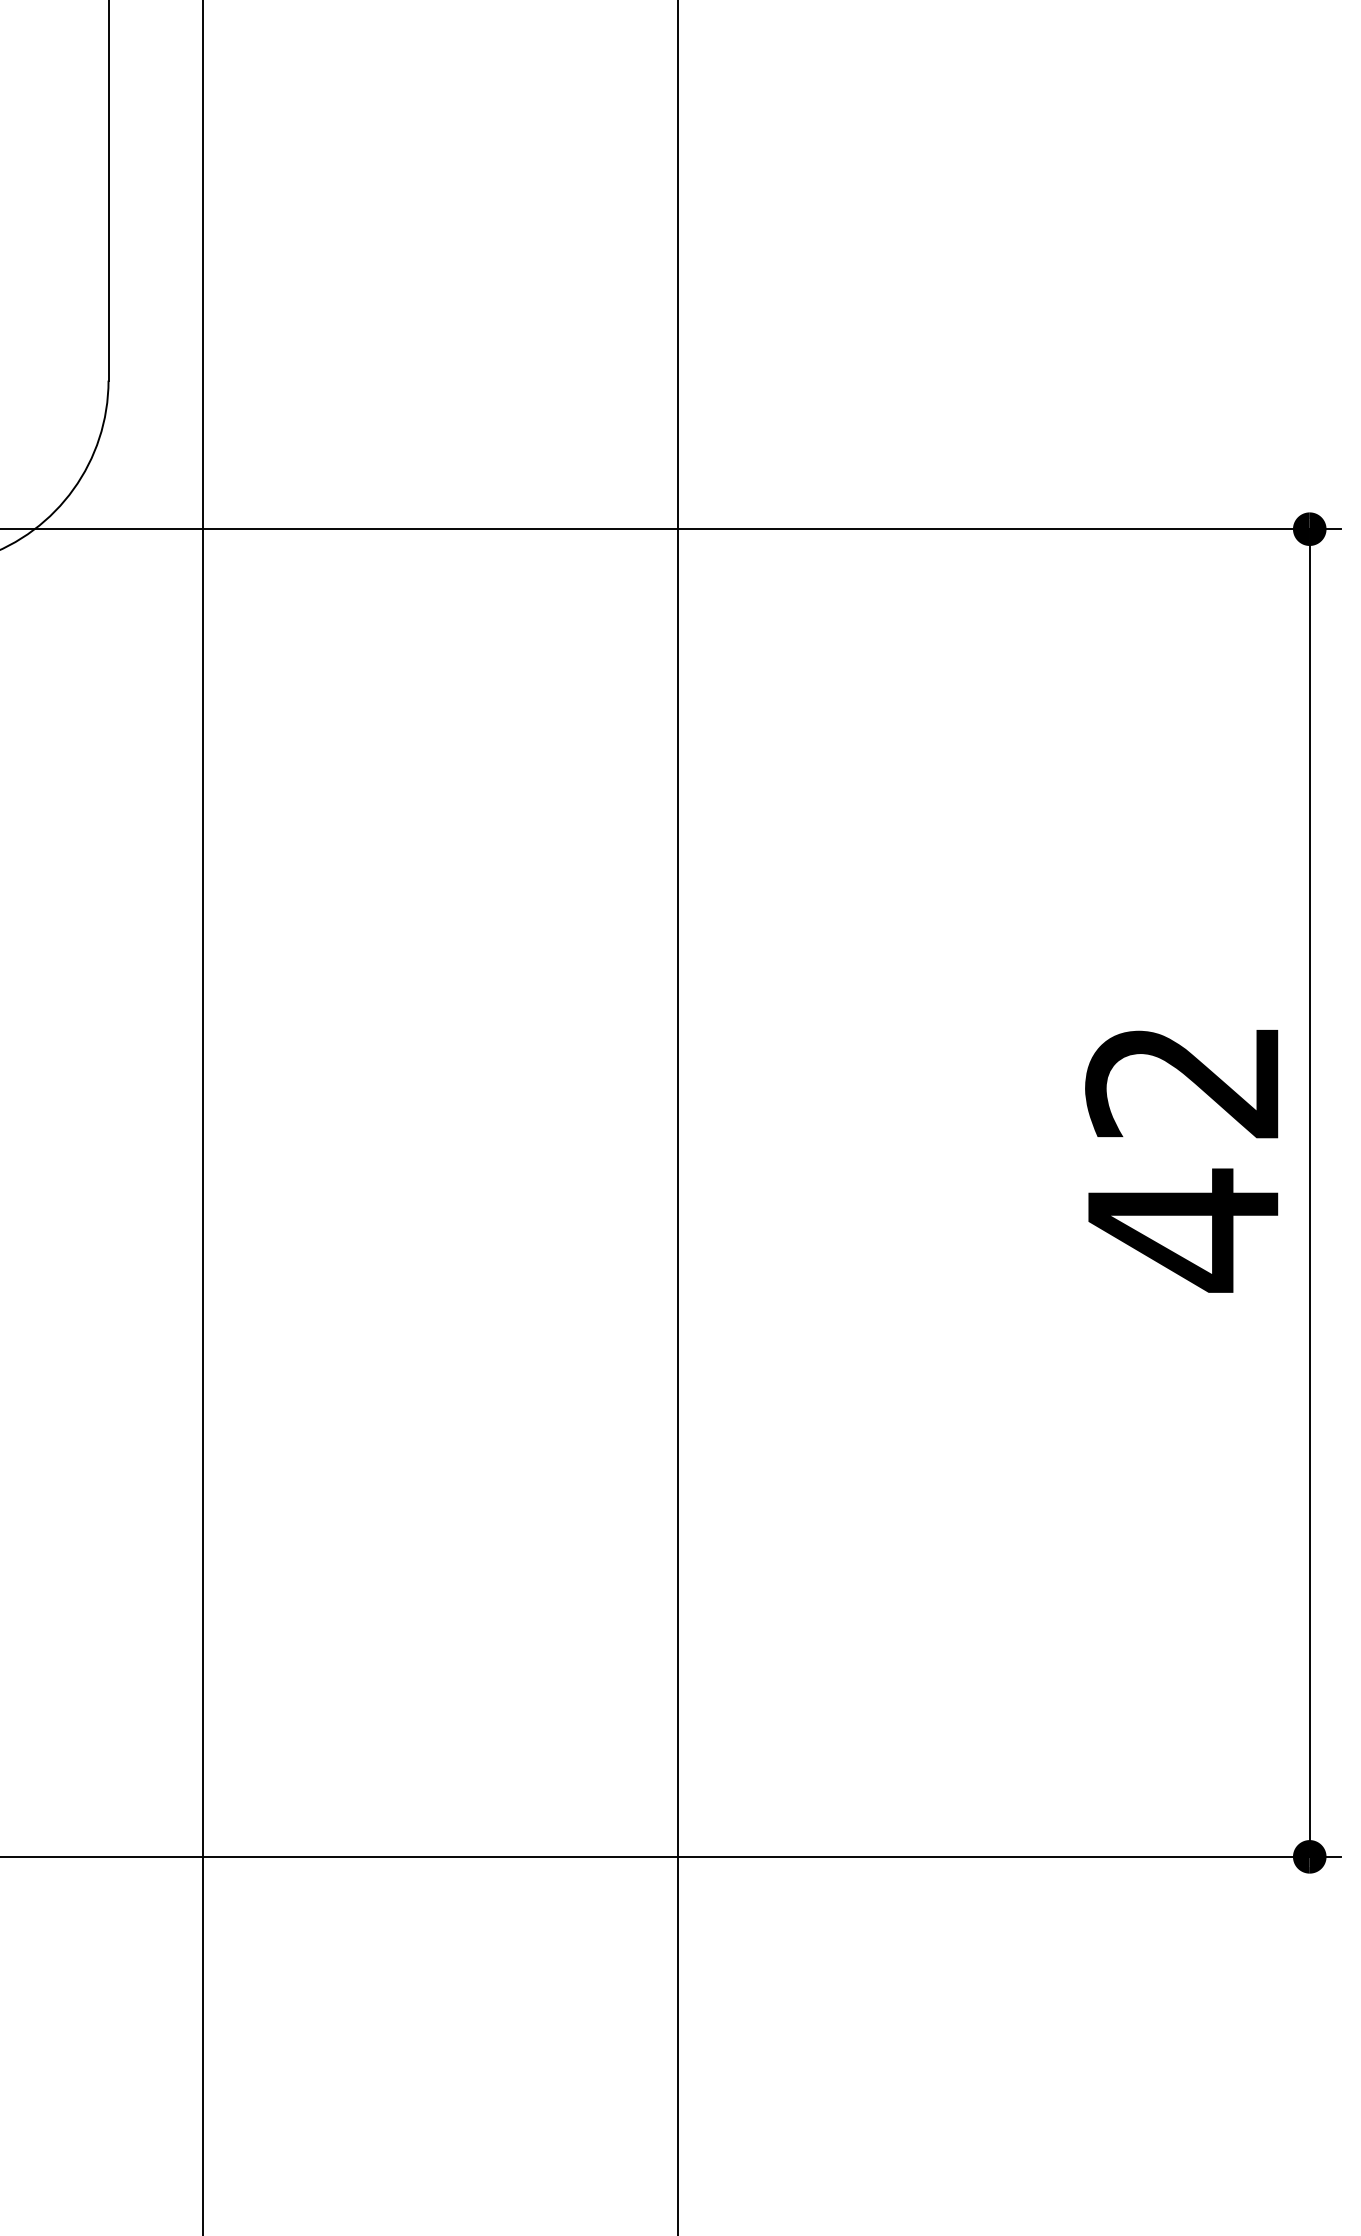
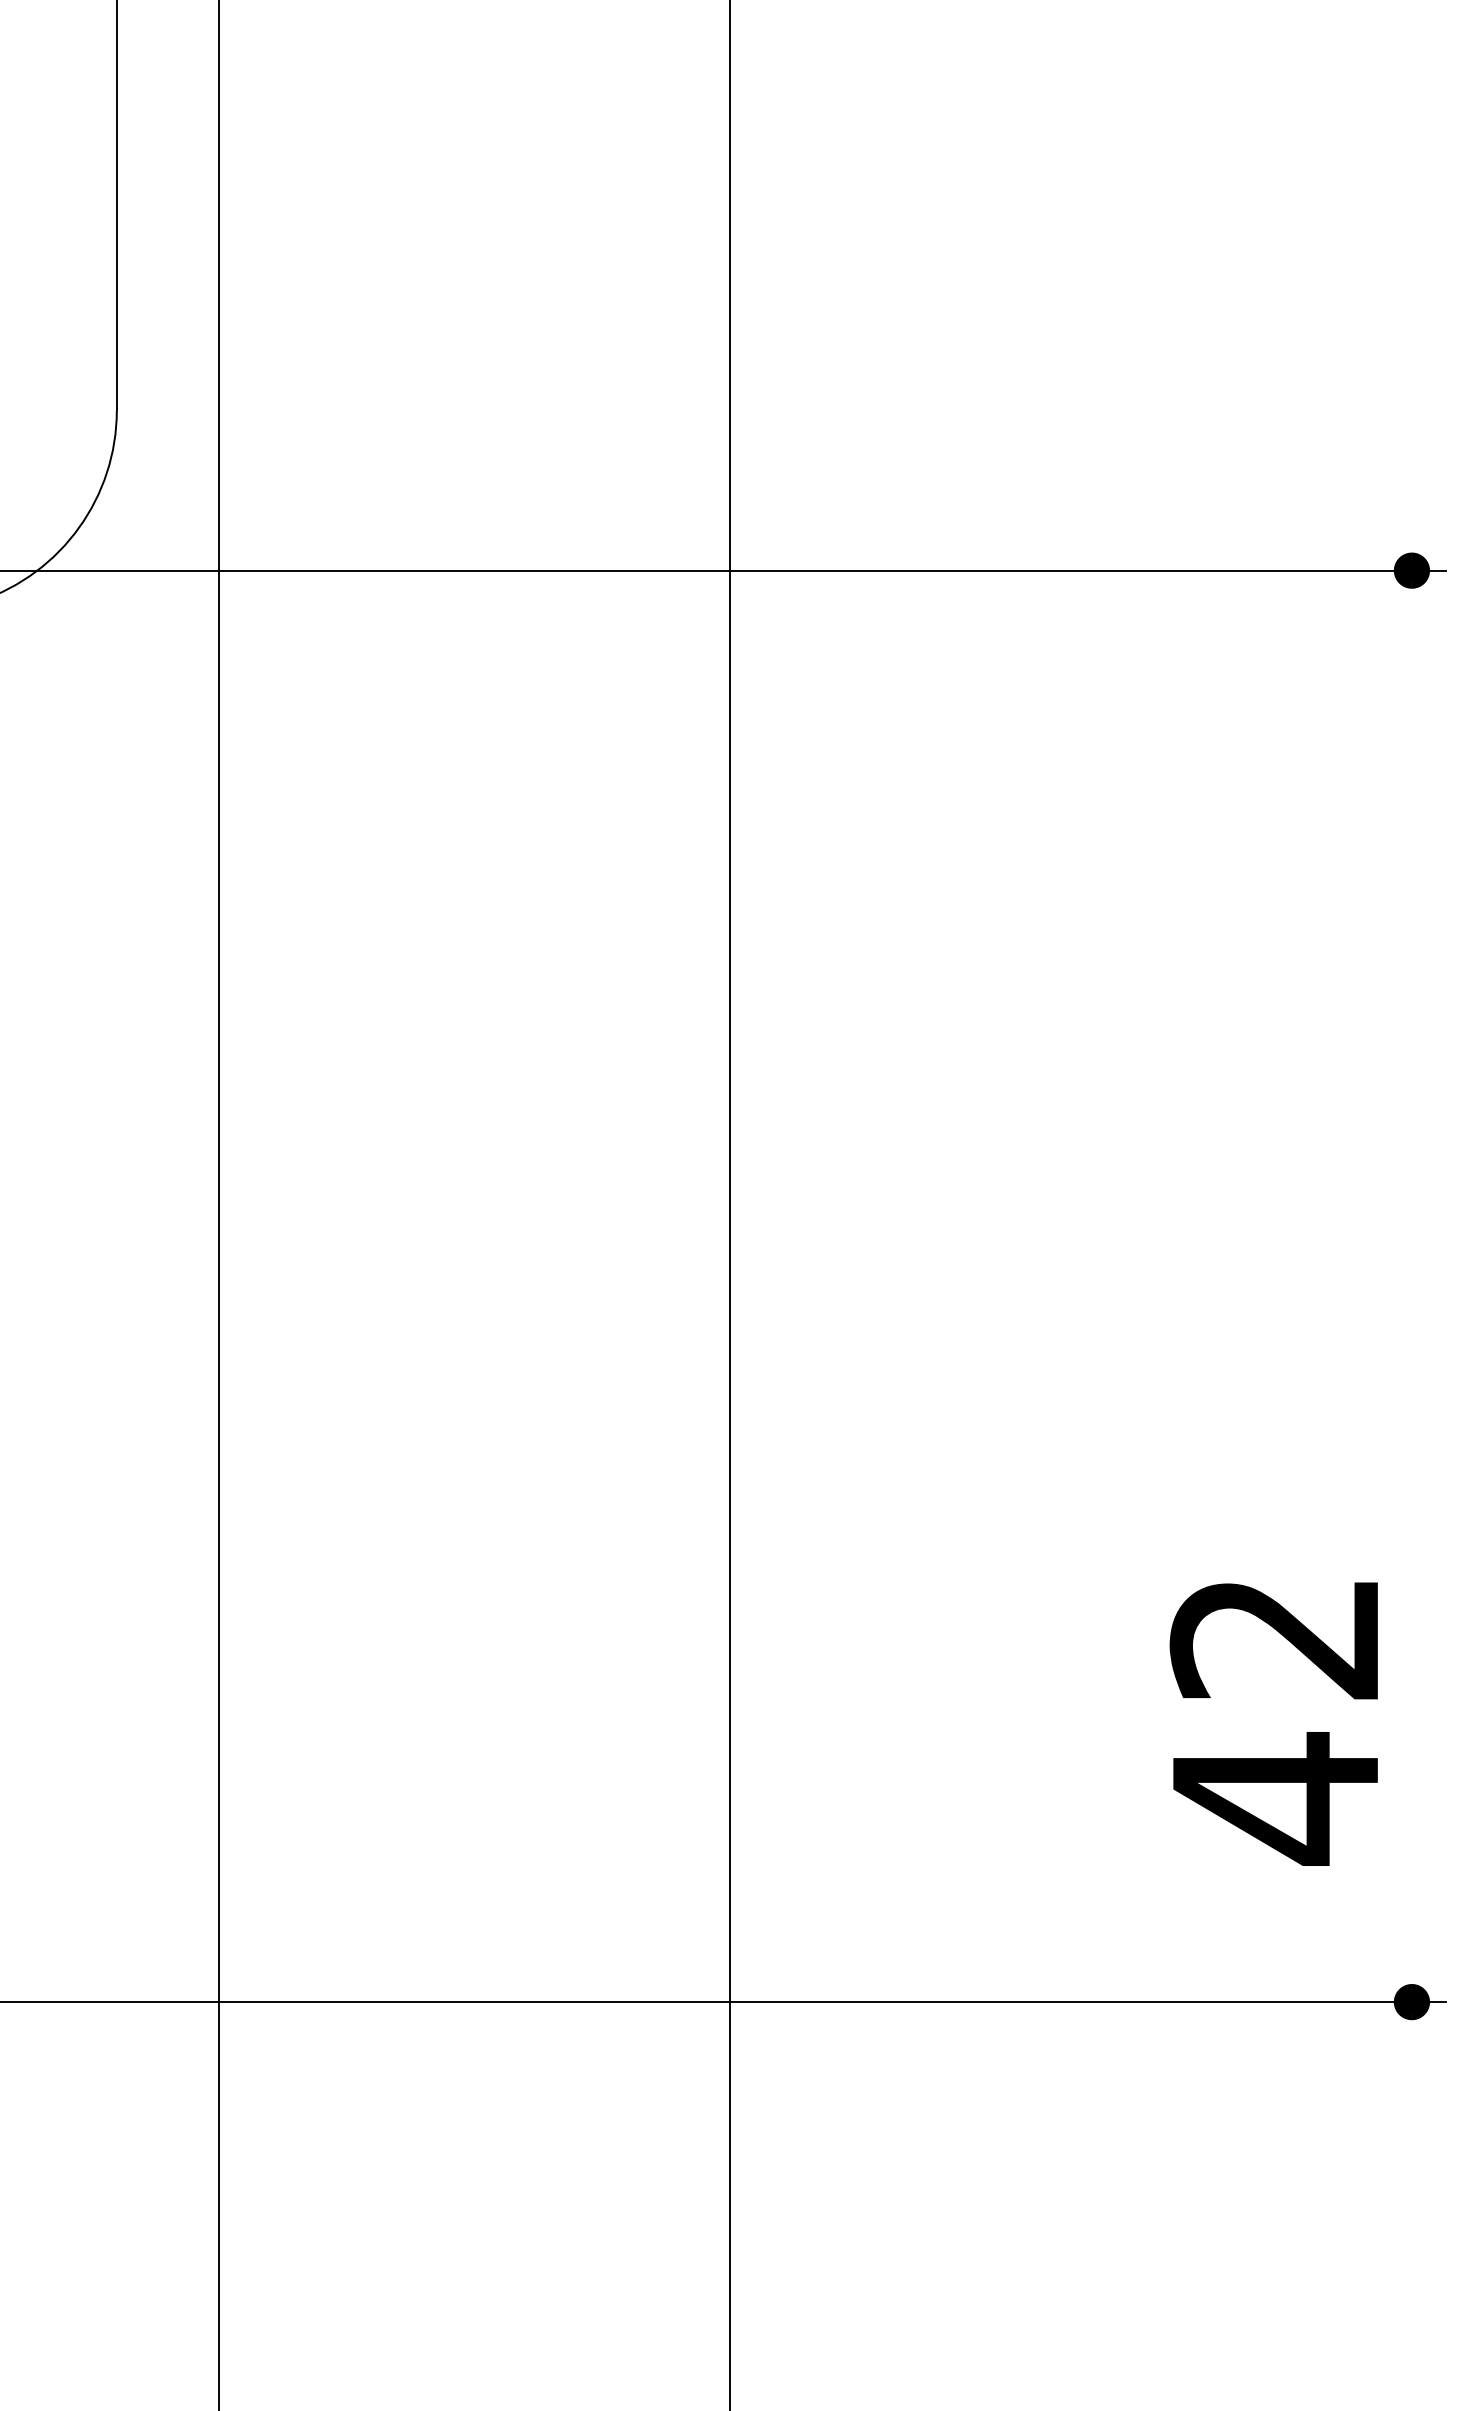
text: (1181, 1160) -> (1273, 1723), moved
line: (1309, 1193) -> (1411, 1286), removed

